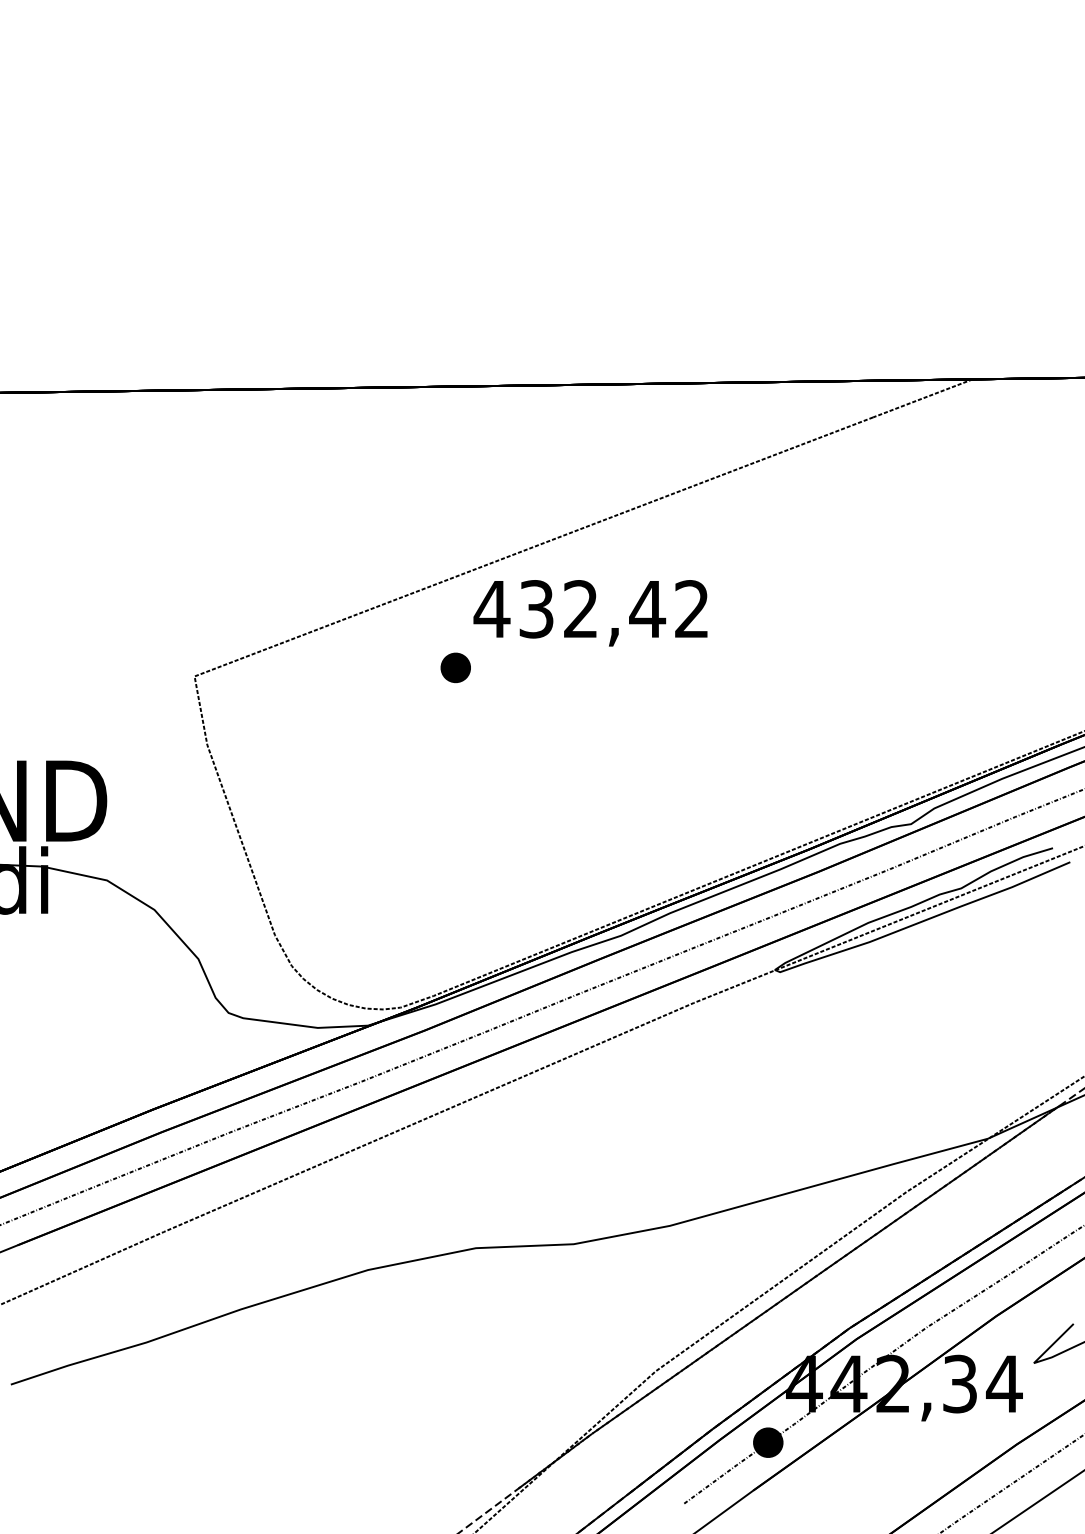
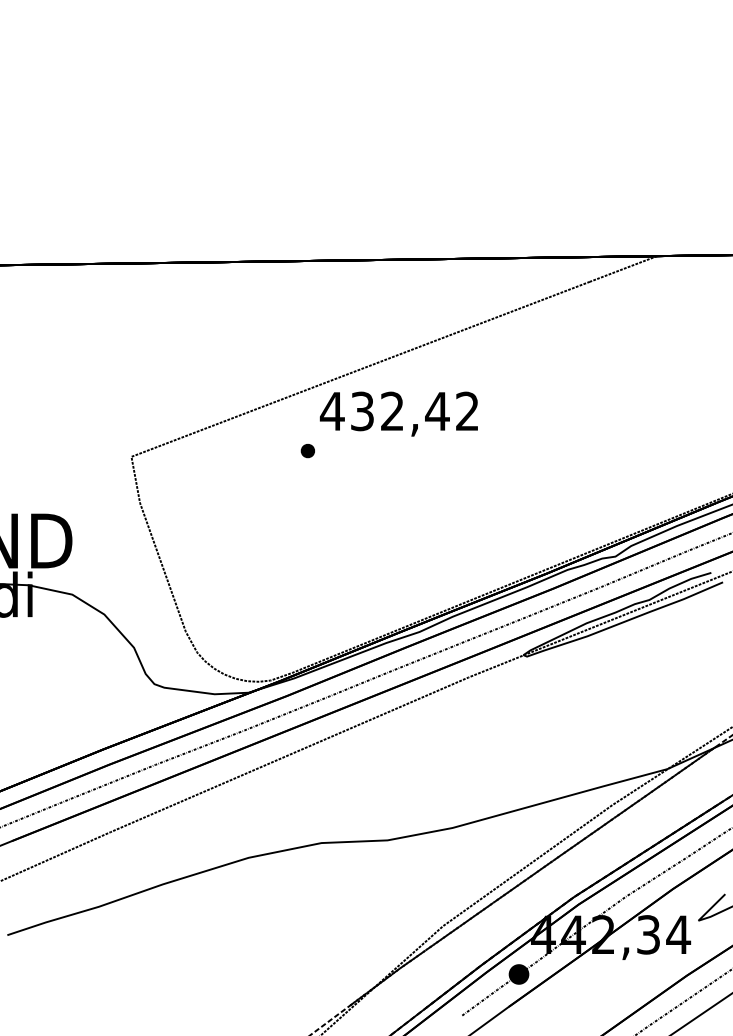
part: (455, 667) -> (307, 450), size x0.7

